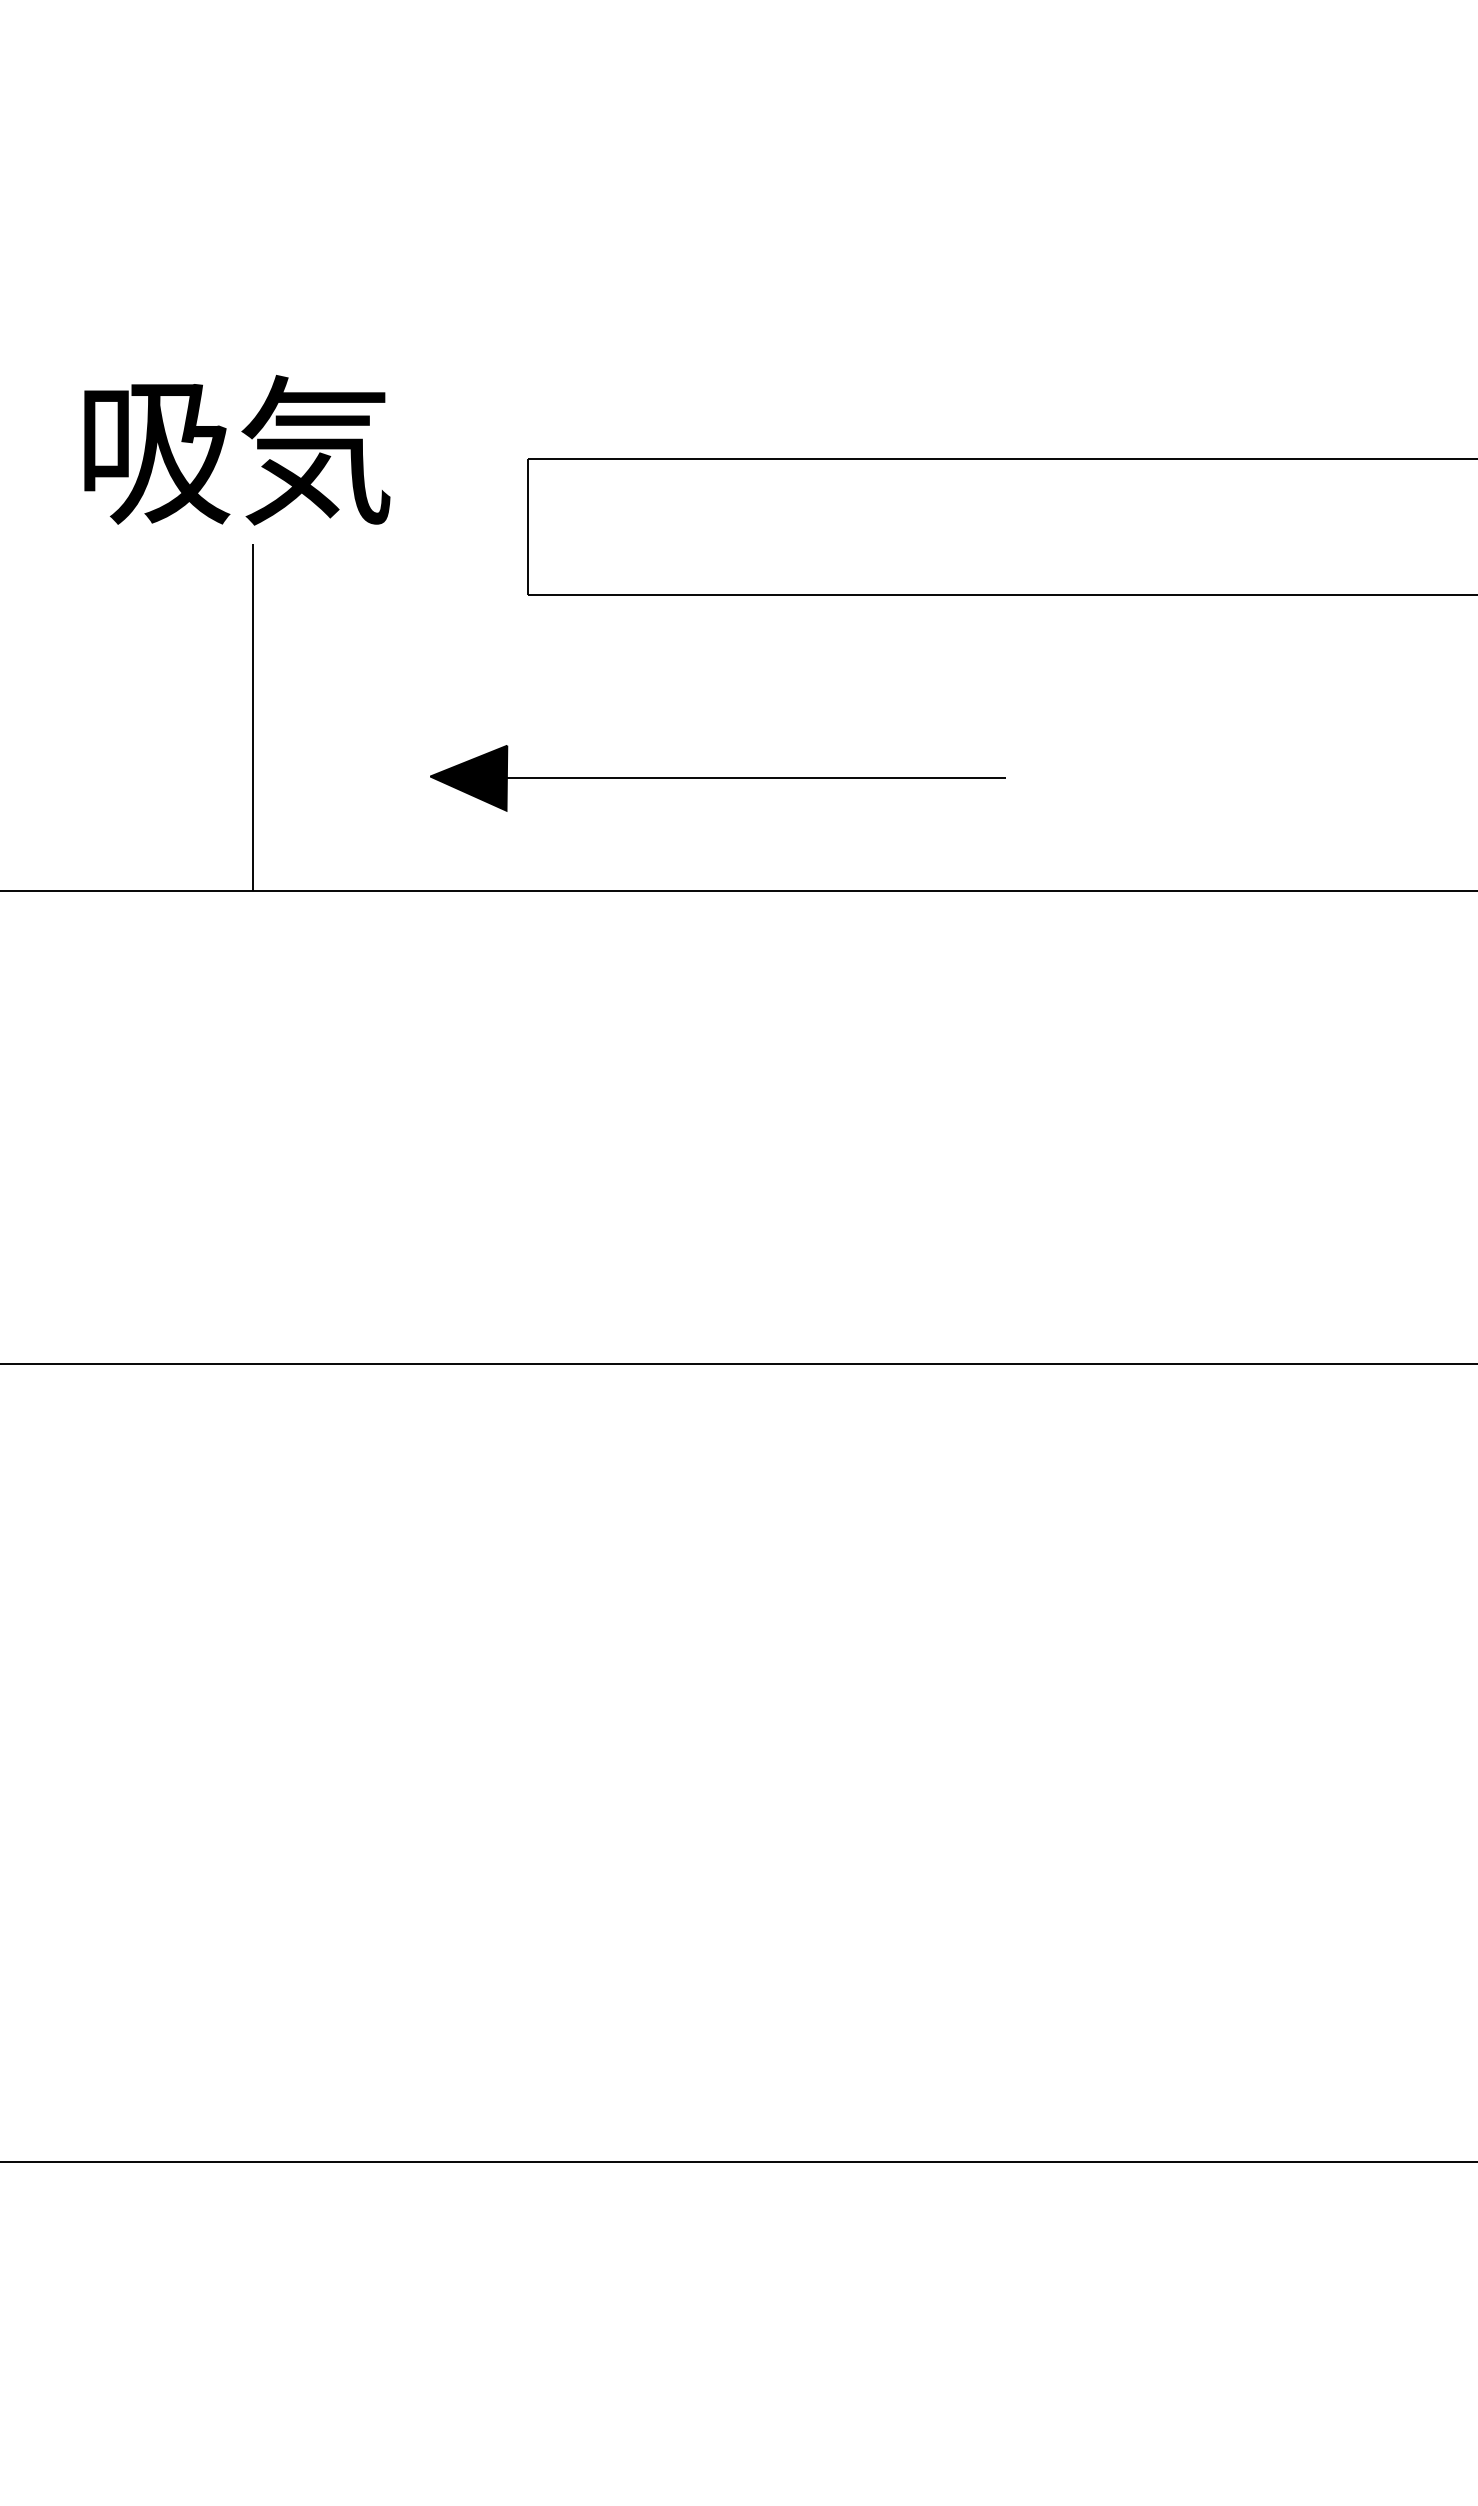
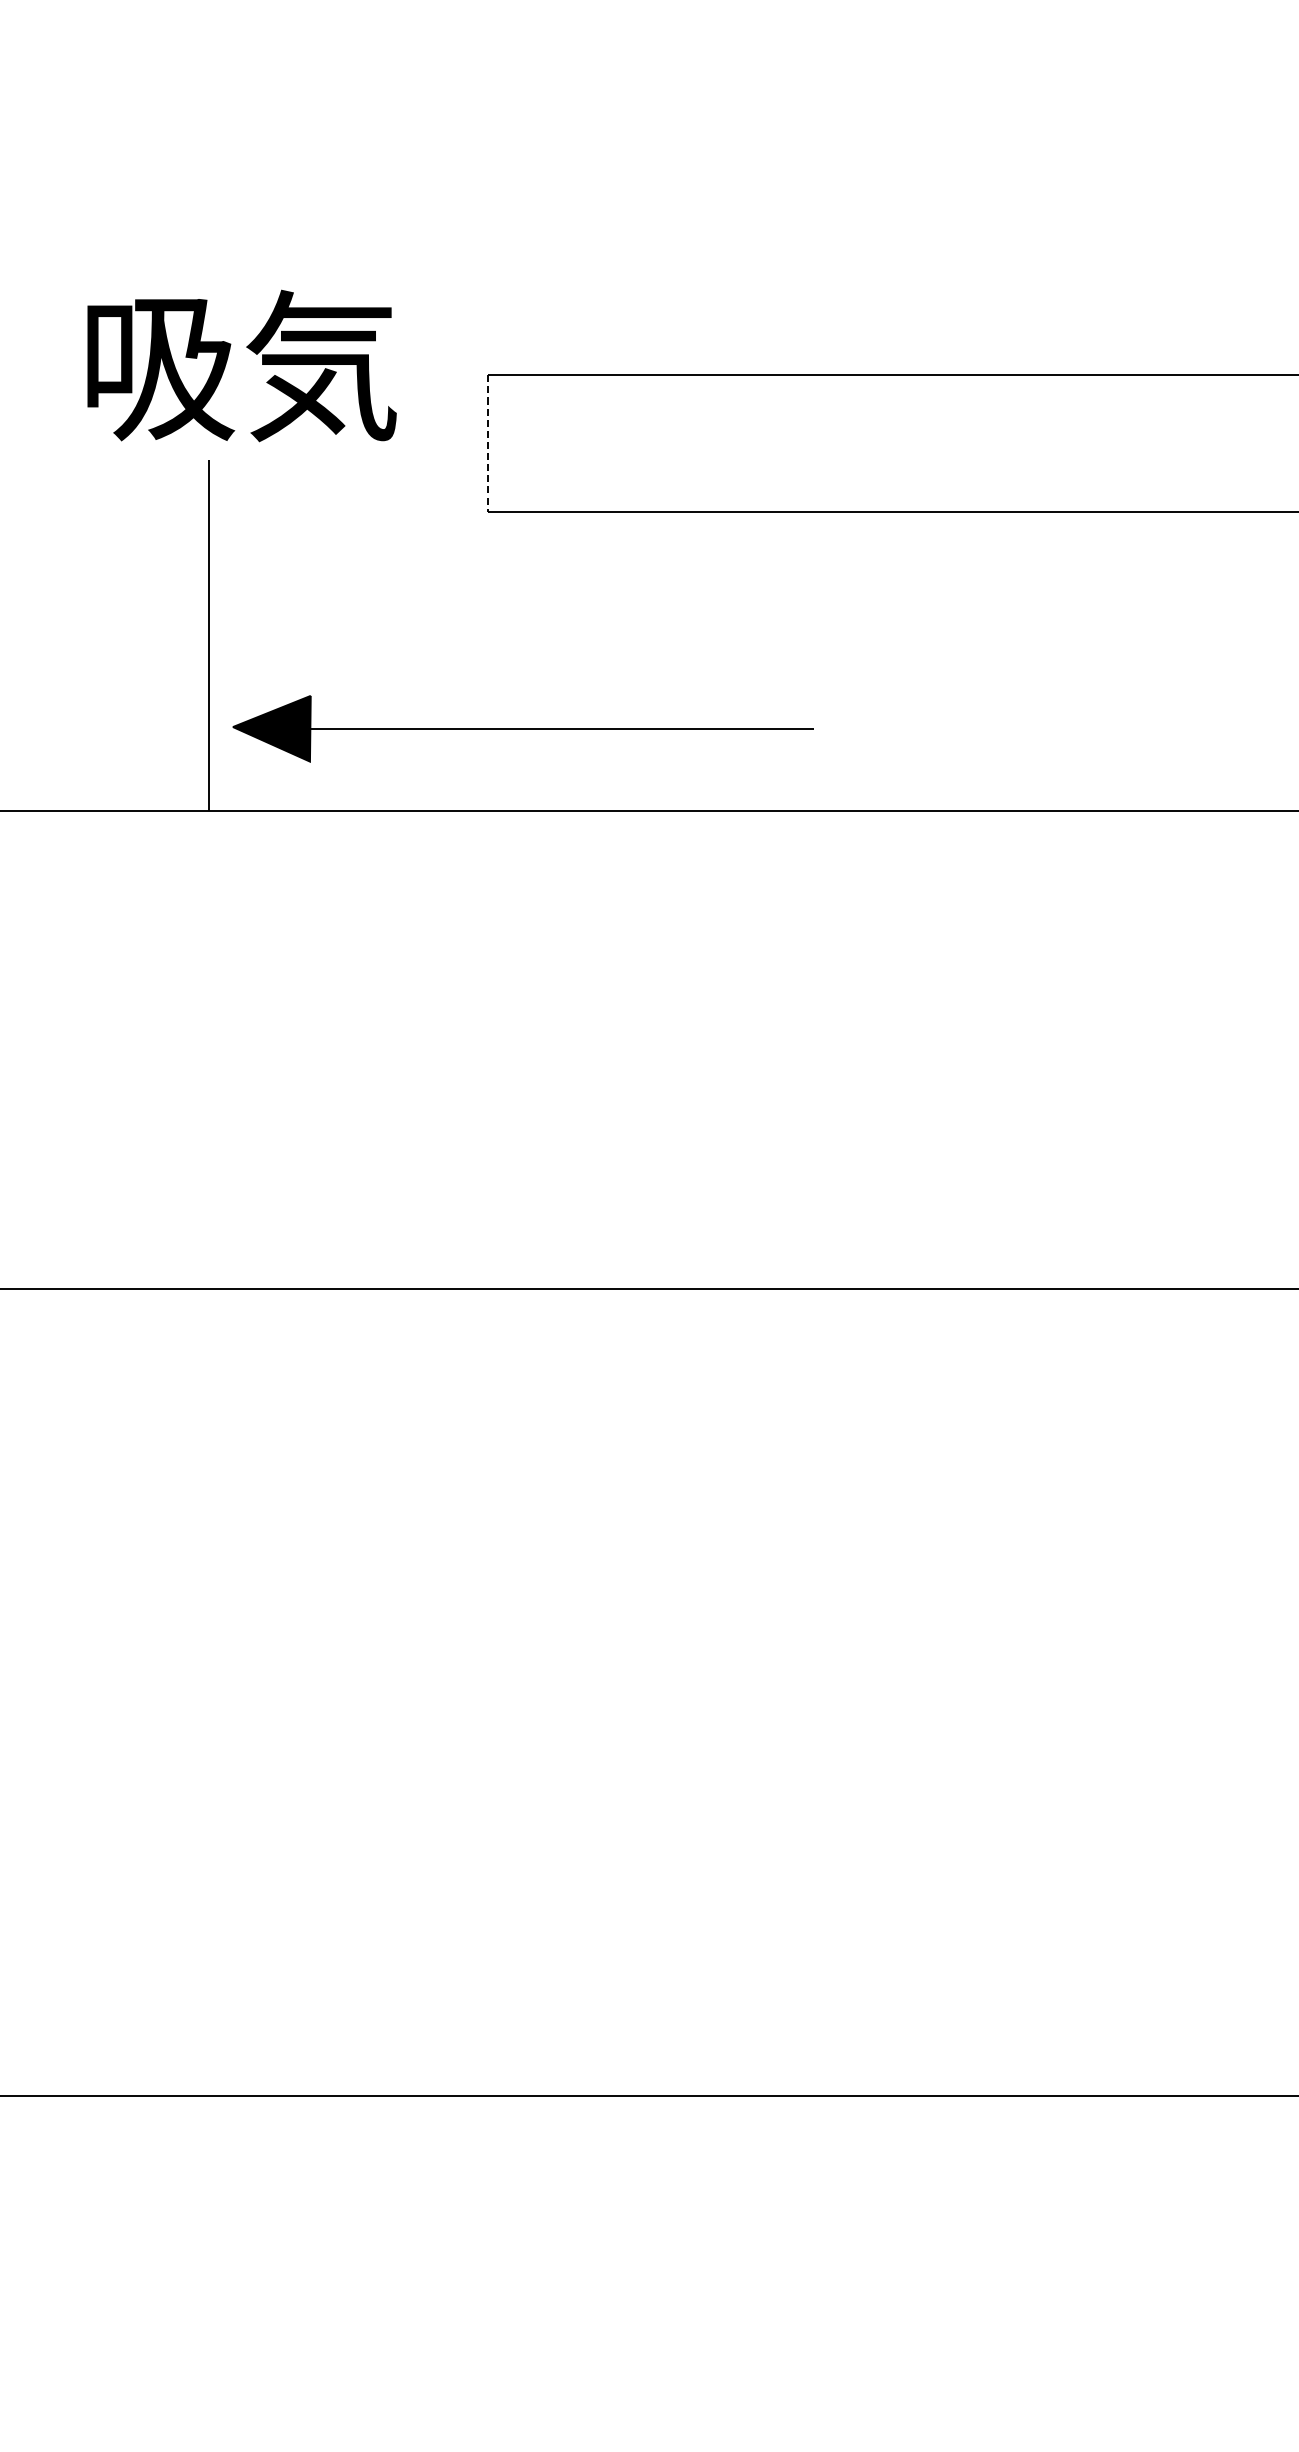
text: (237, 450) -> (242, 366), moved
line: (528, 527) -> (487, 444), solid -> dashed
part: (717, 778) -> (523, 729), moved

